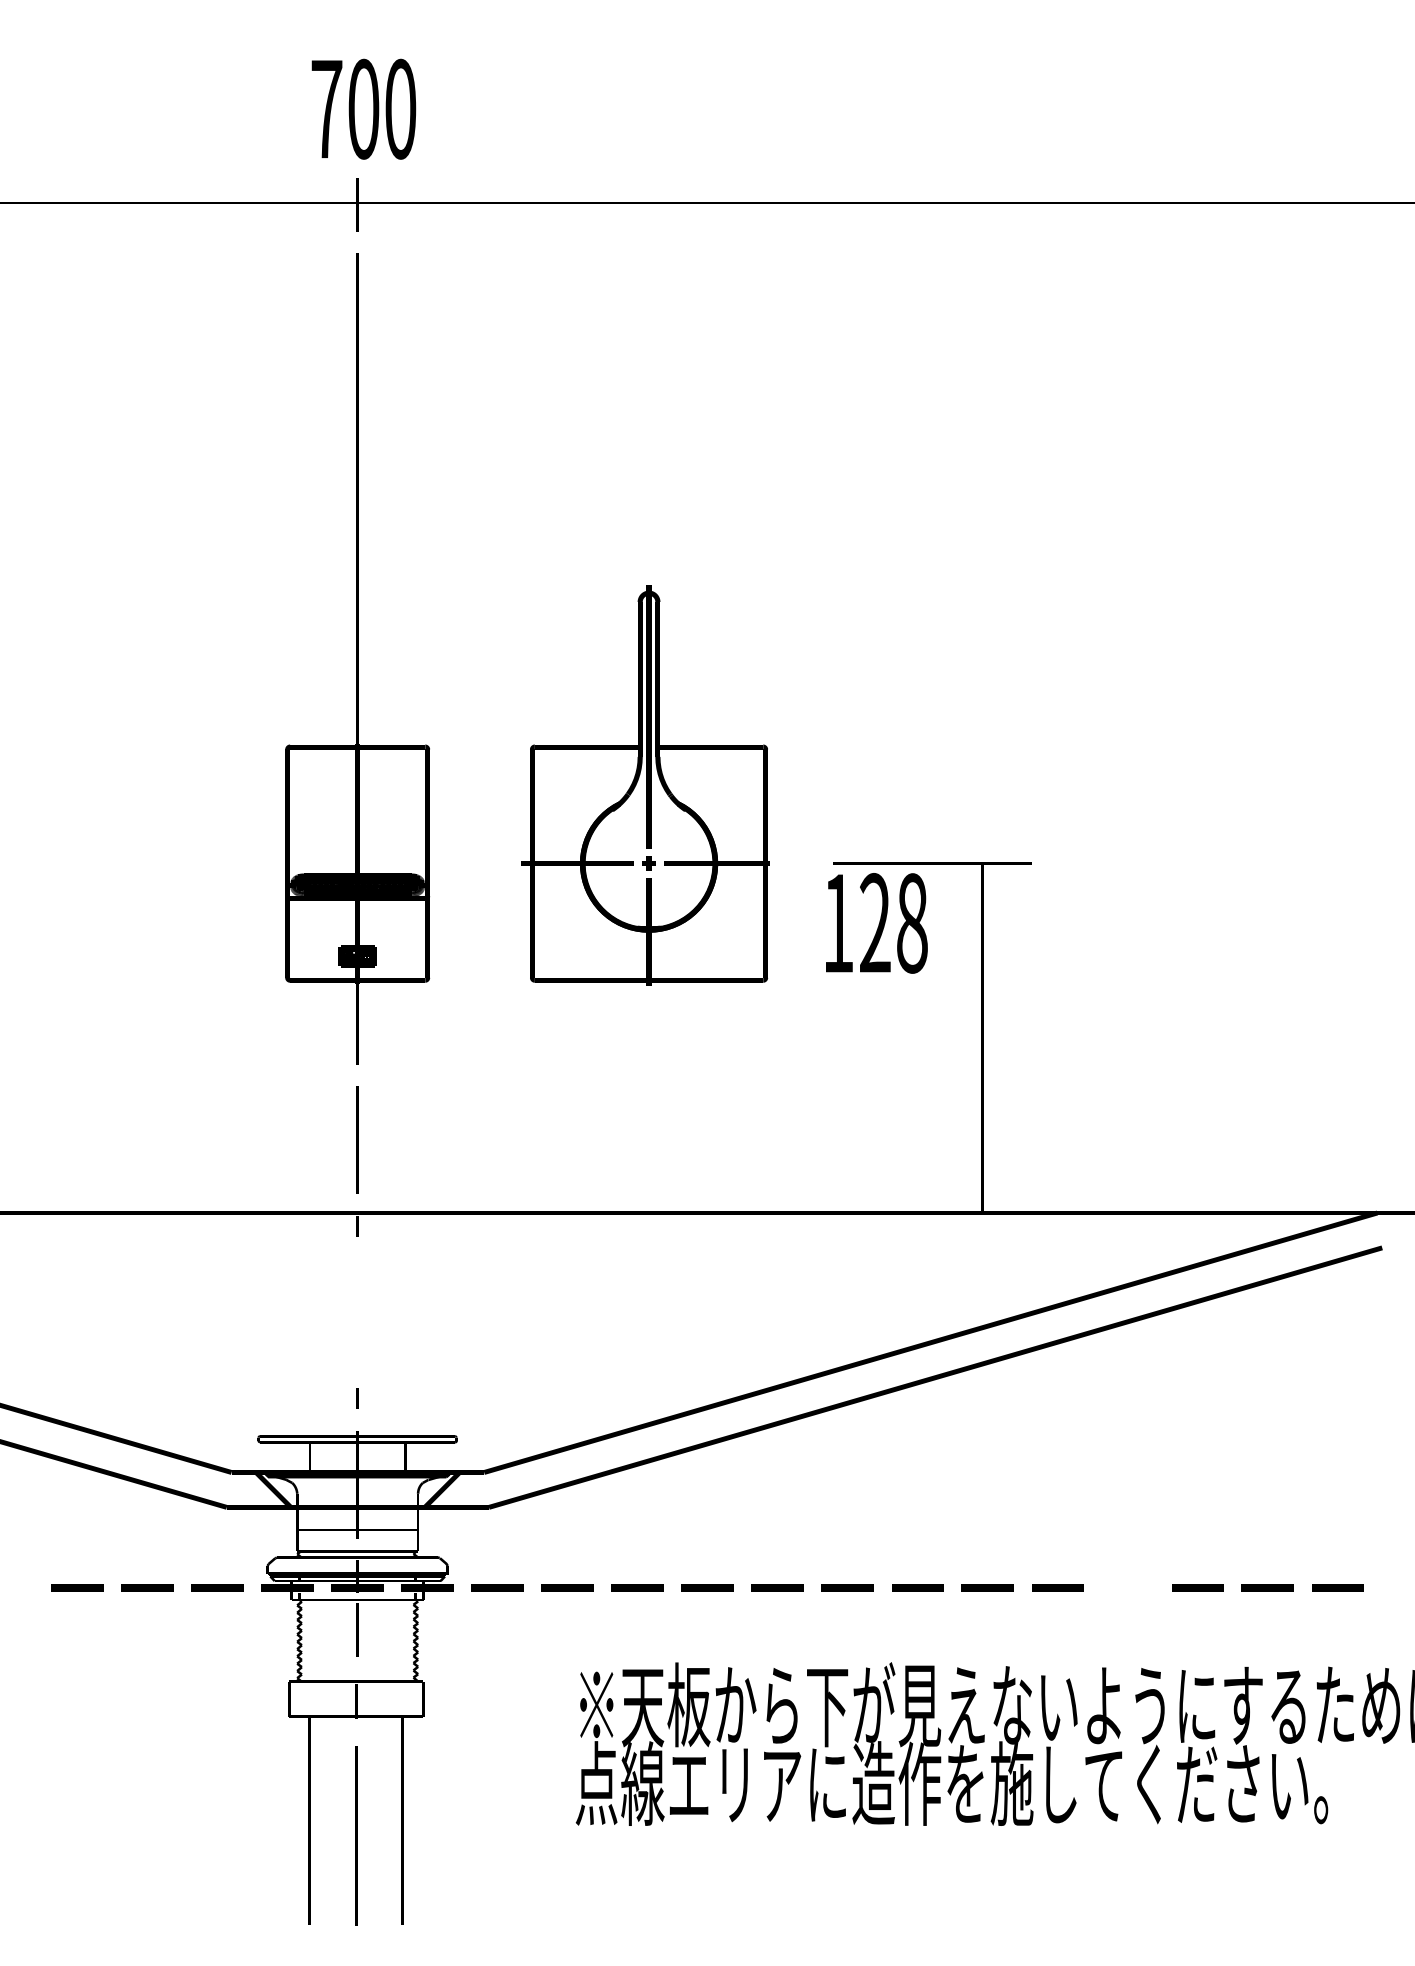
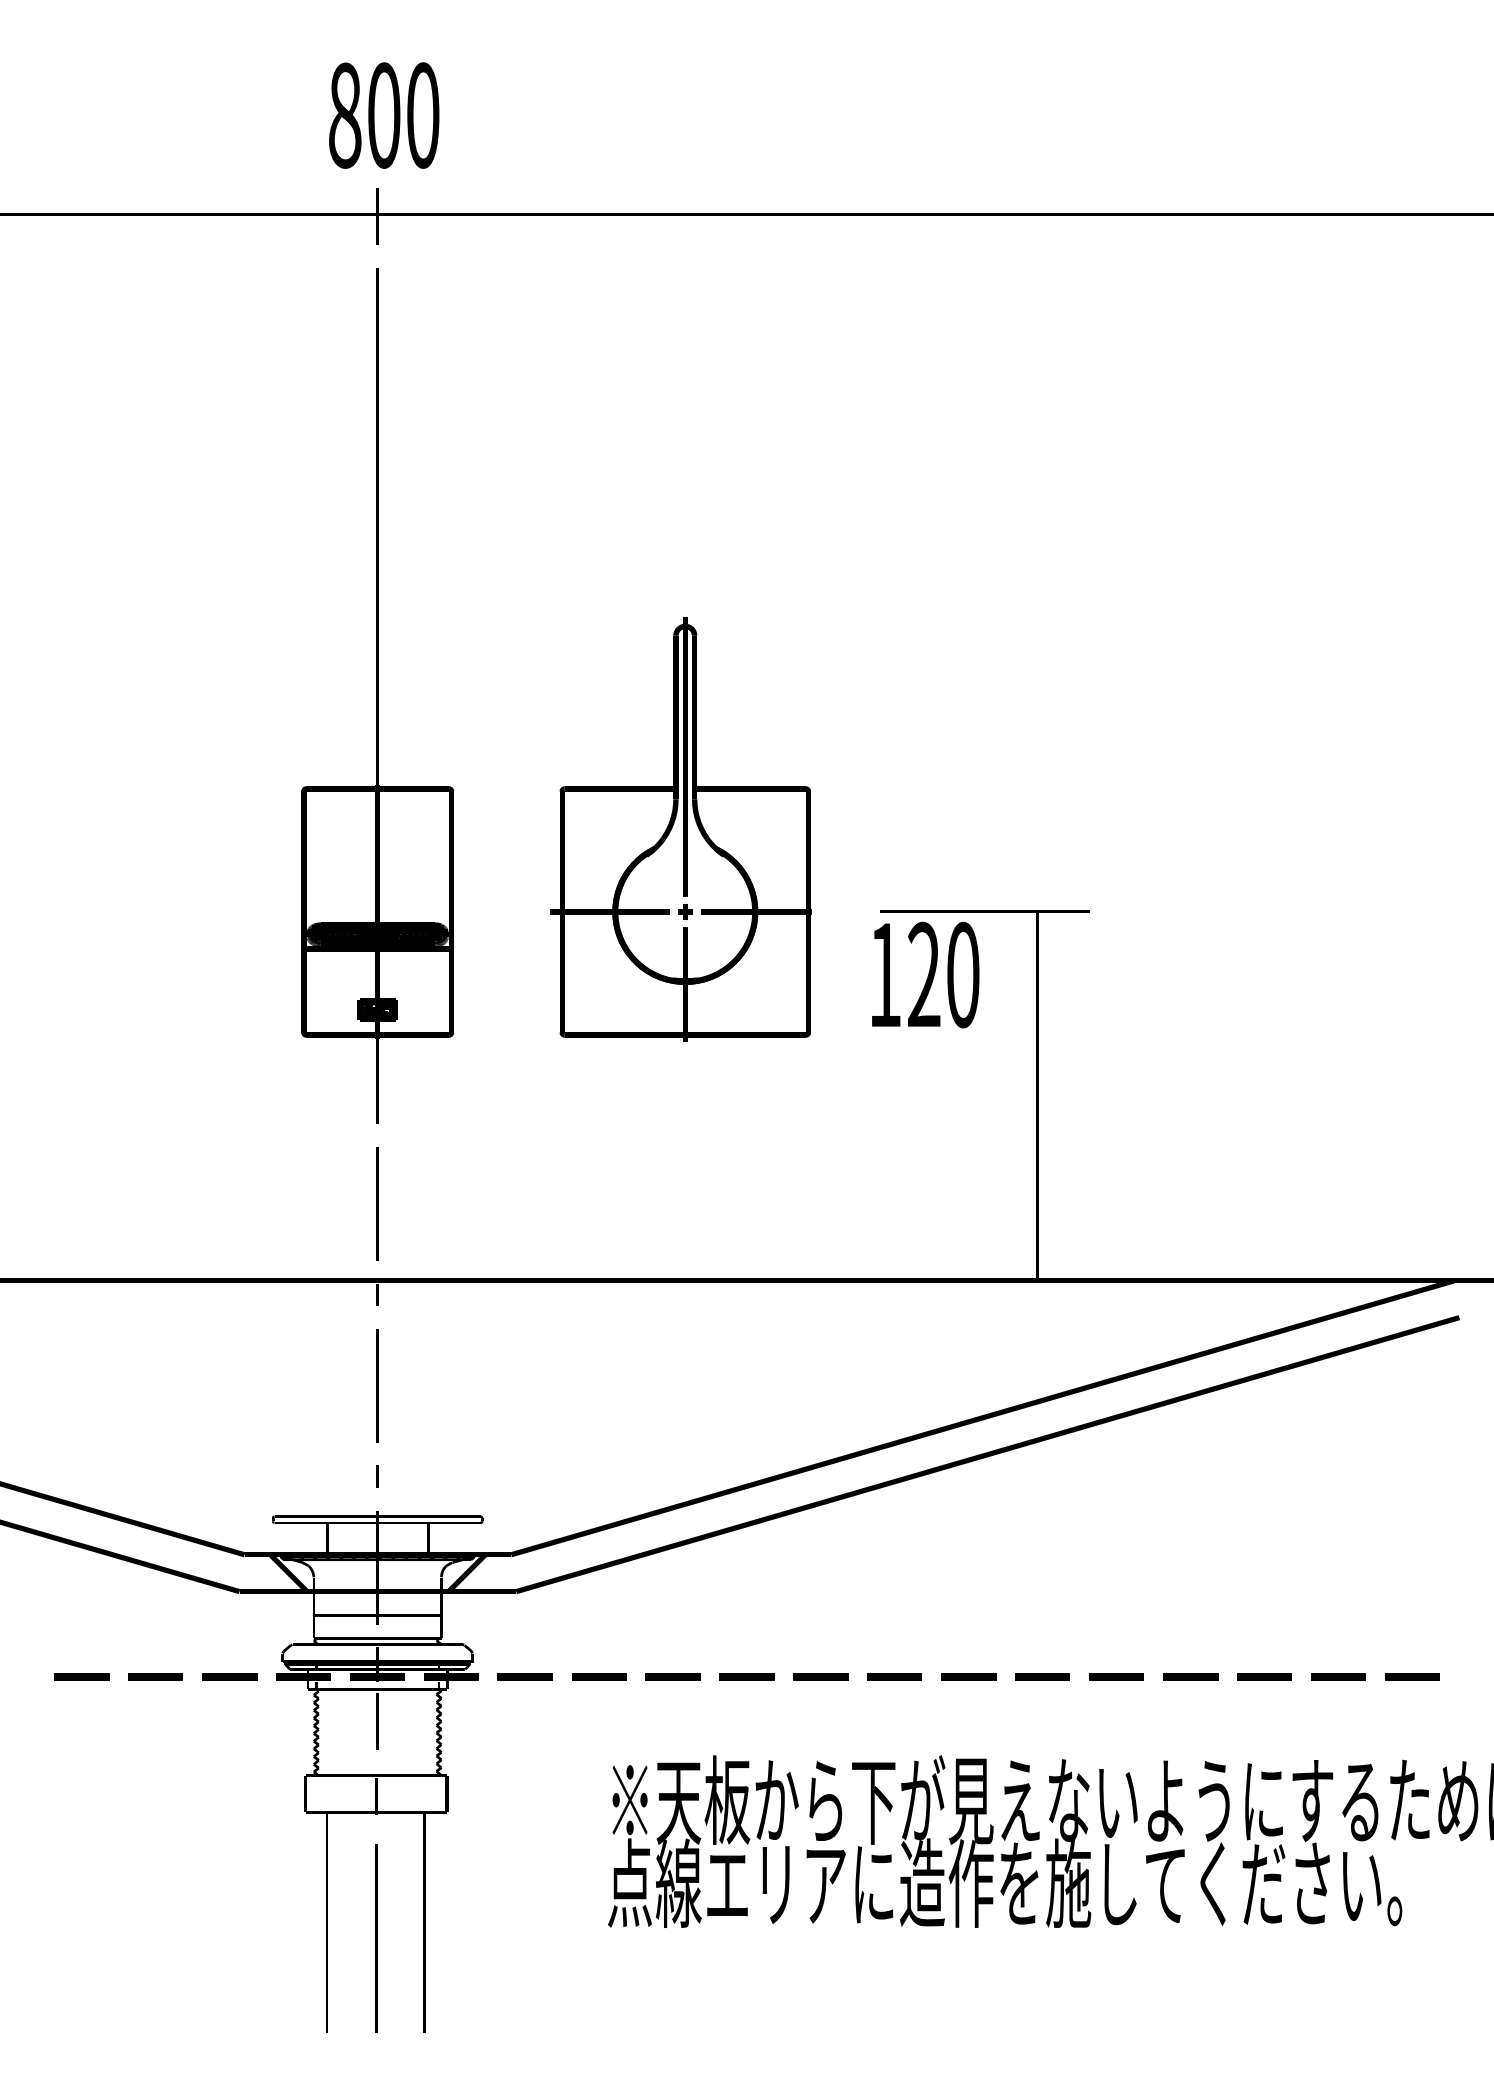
text: (327, 109) -> (345, 115), 700 -> 800
text: (912, 922) -> (963, 974), 128 -> 120
line: (357, 1312) -> (377, 1385), added
line: (1127, 1587) -> (1190, 1676), added

